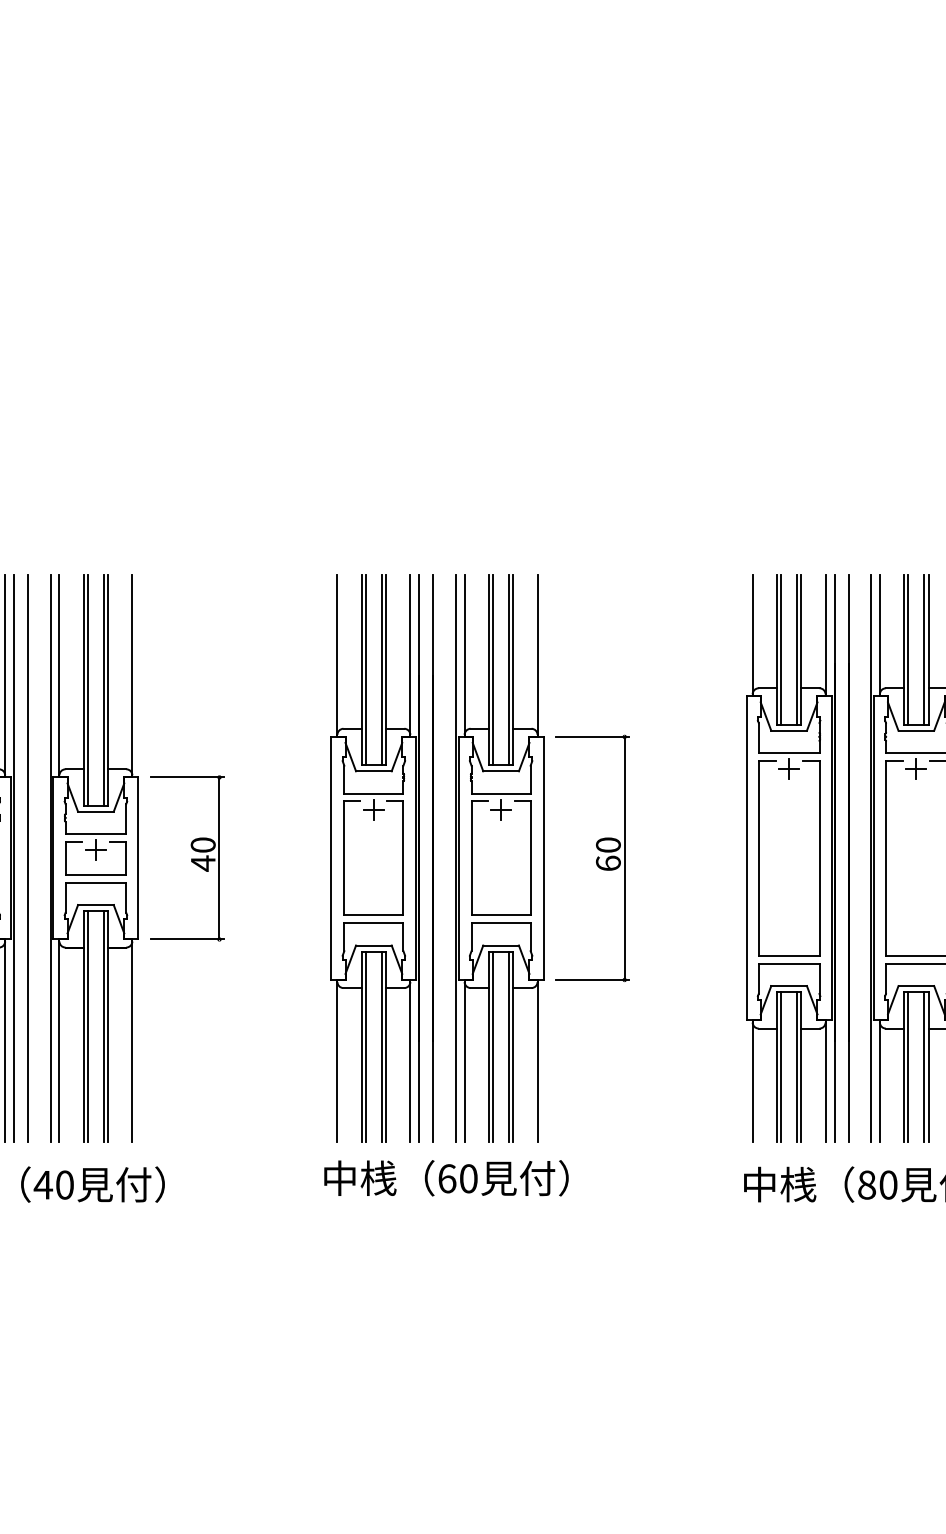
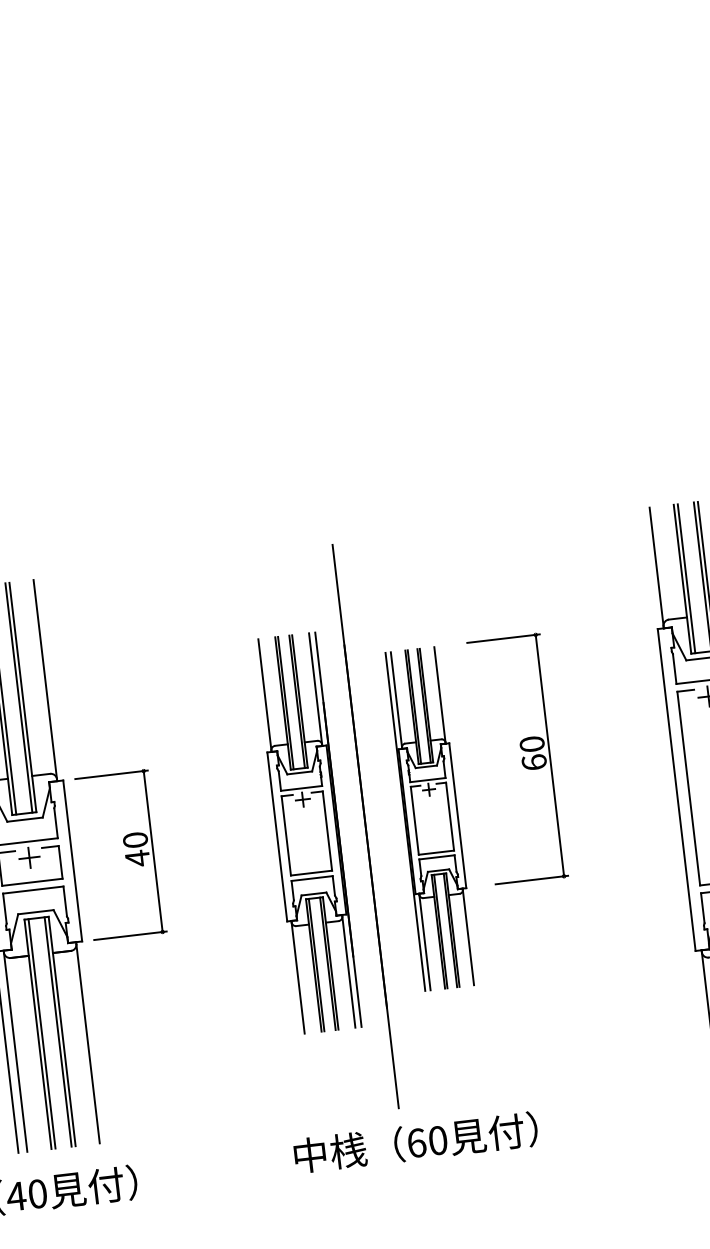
part: (592, 857) -> (517, 758), moved
part: (374, 858) -> (307, 833), size x0.7
part: (499, 858) -> (431, 818), size x0.6

